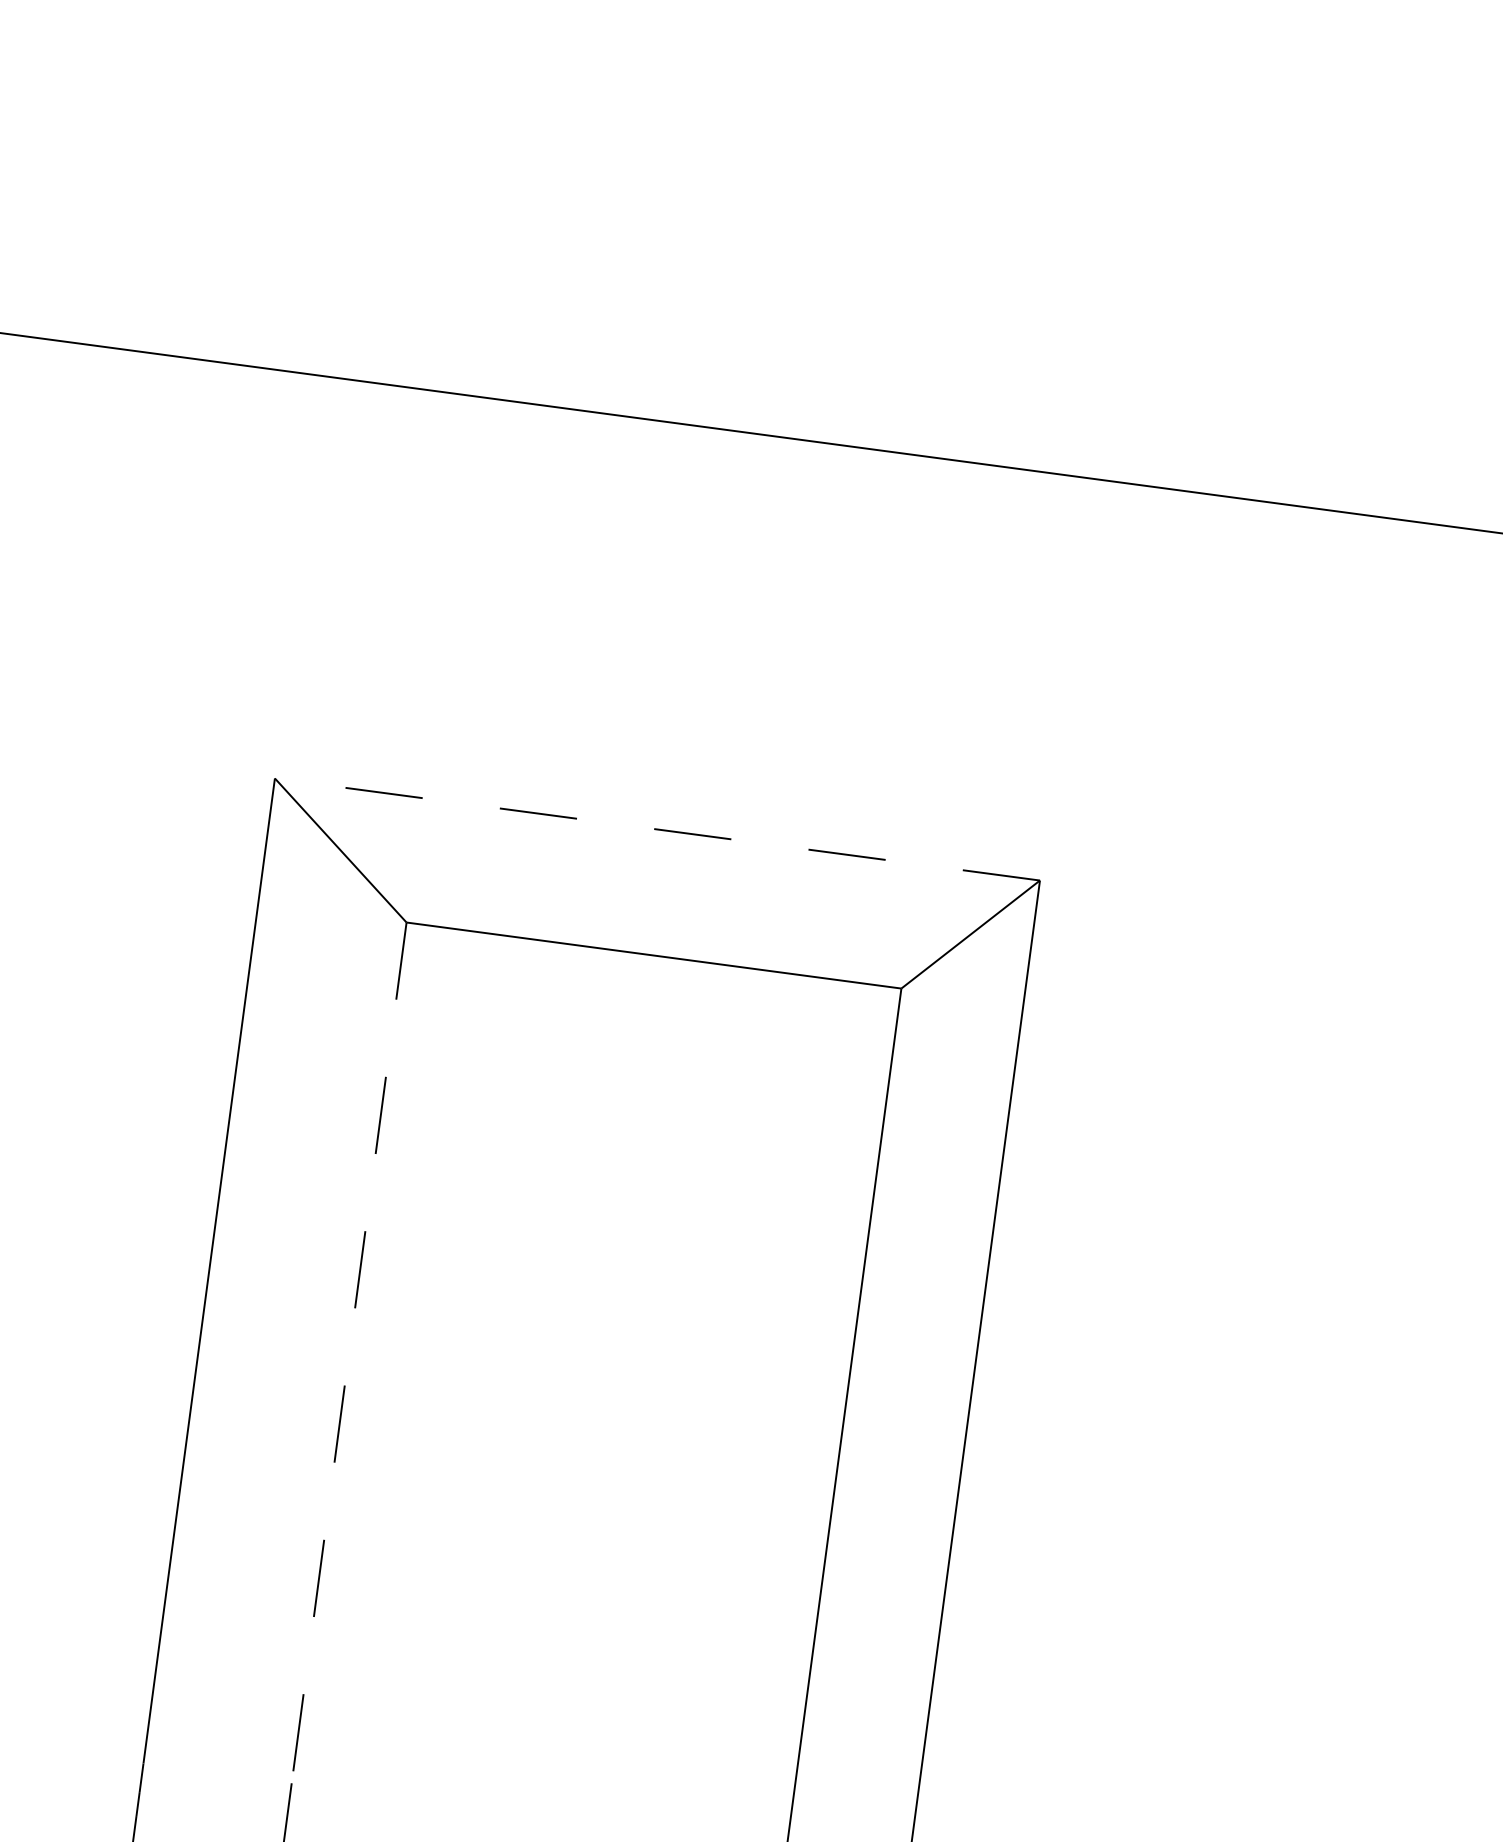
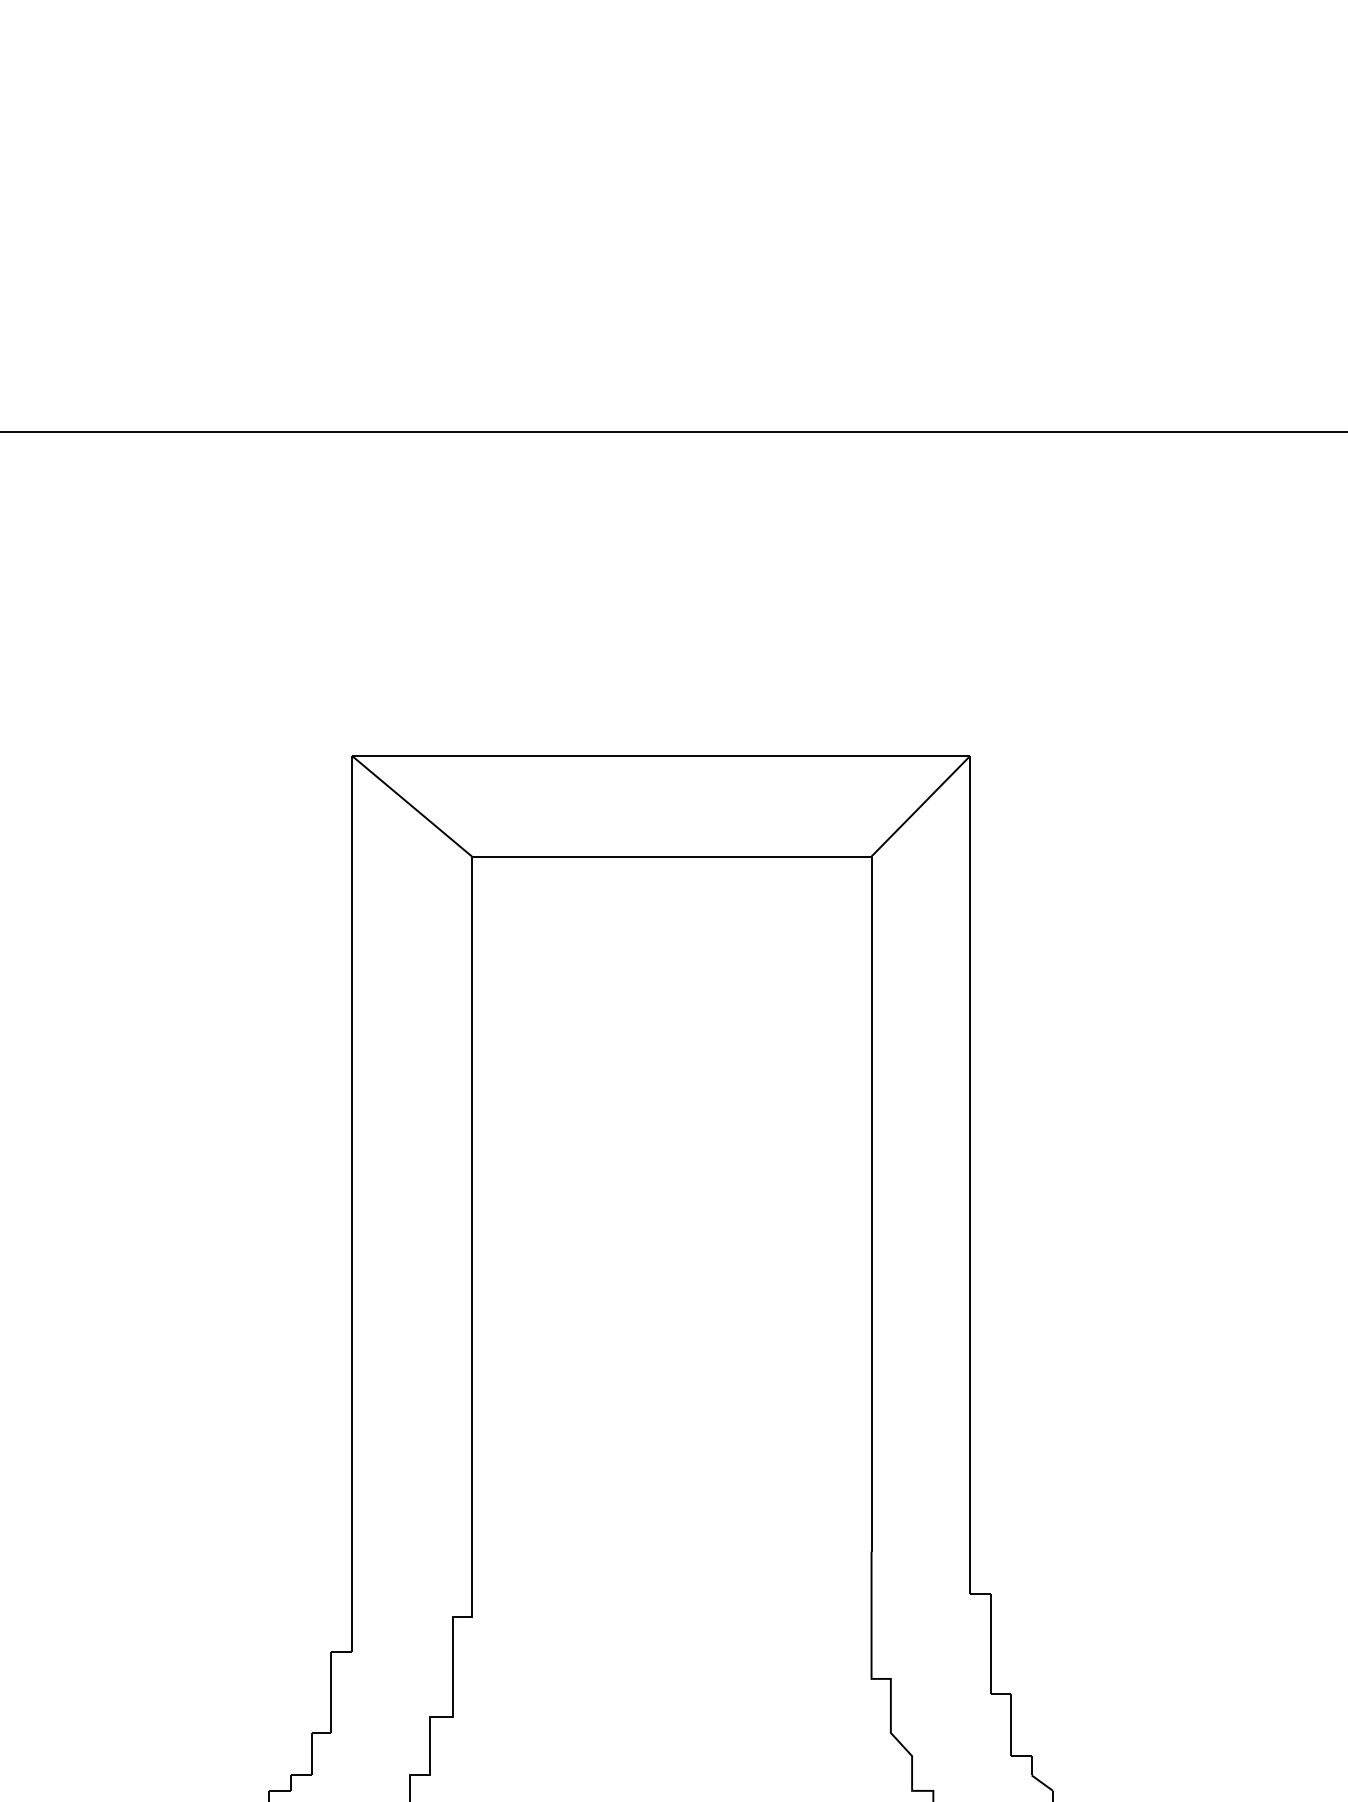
line: (657, 829) -> (661, 756), dashed -> solid
line: (349, 1353) -> (472, 1204), dashed -> solid

